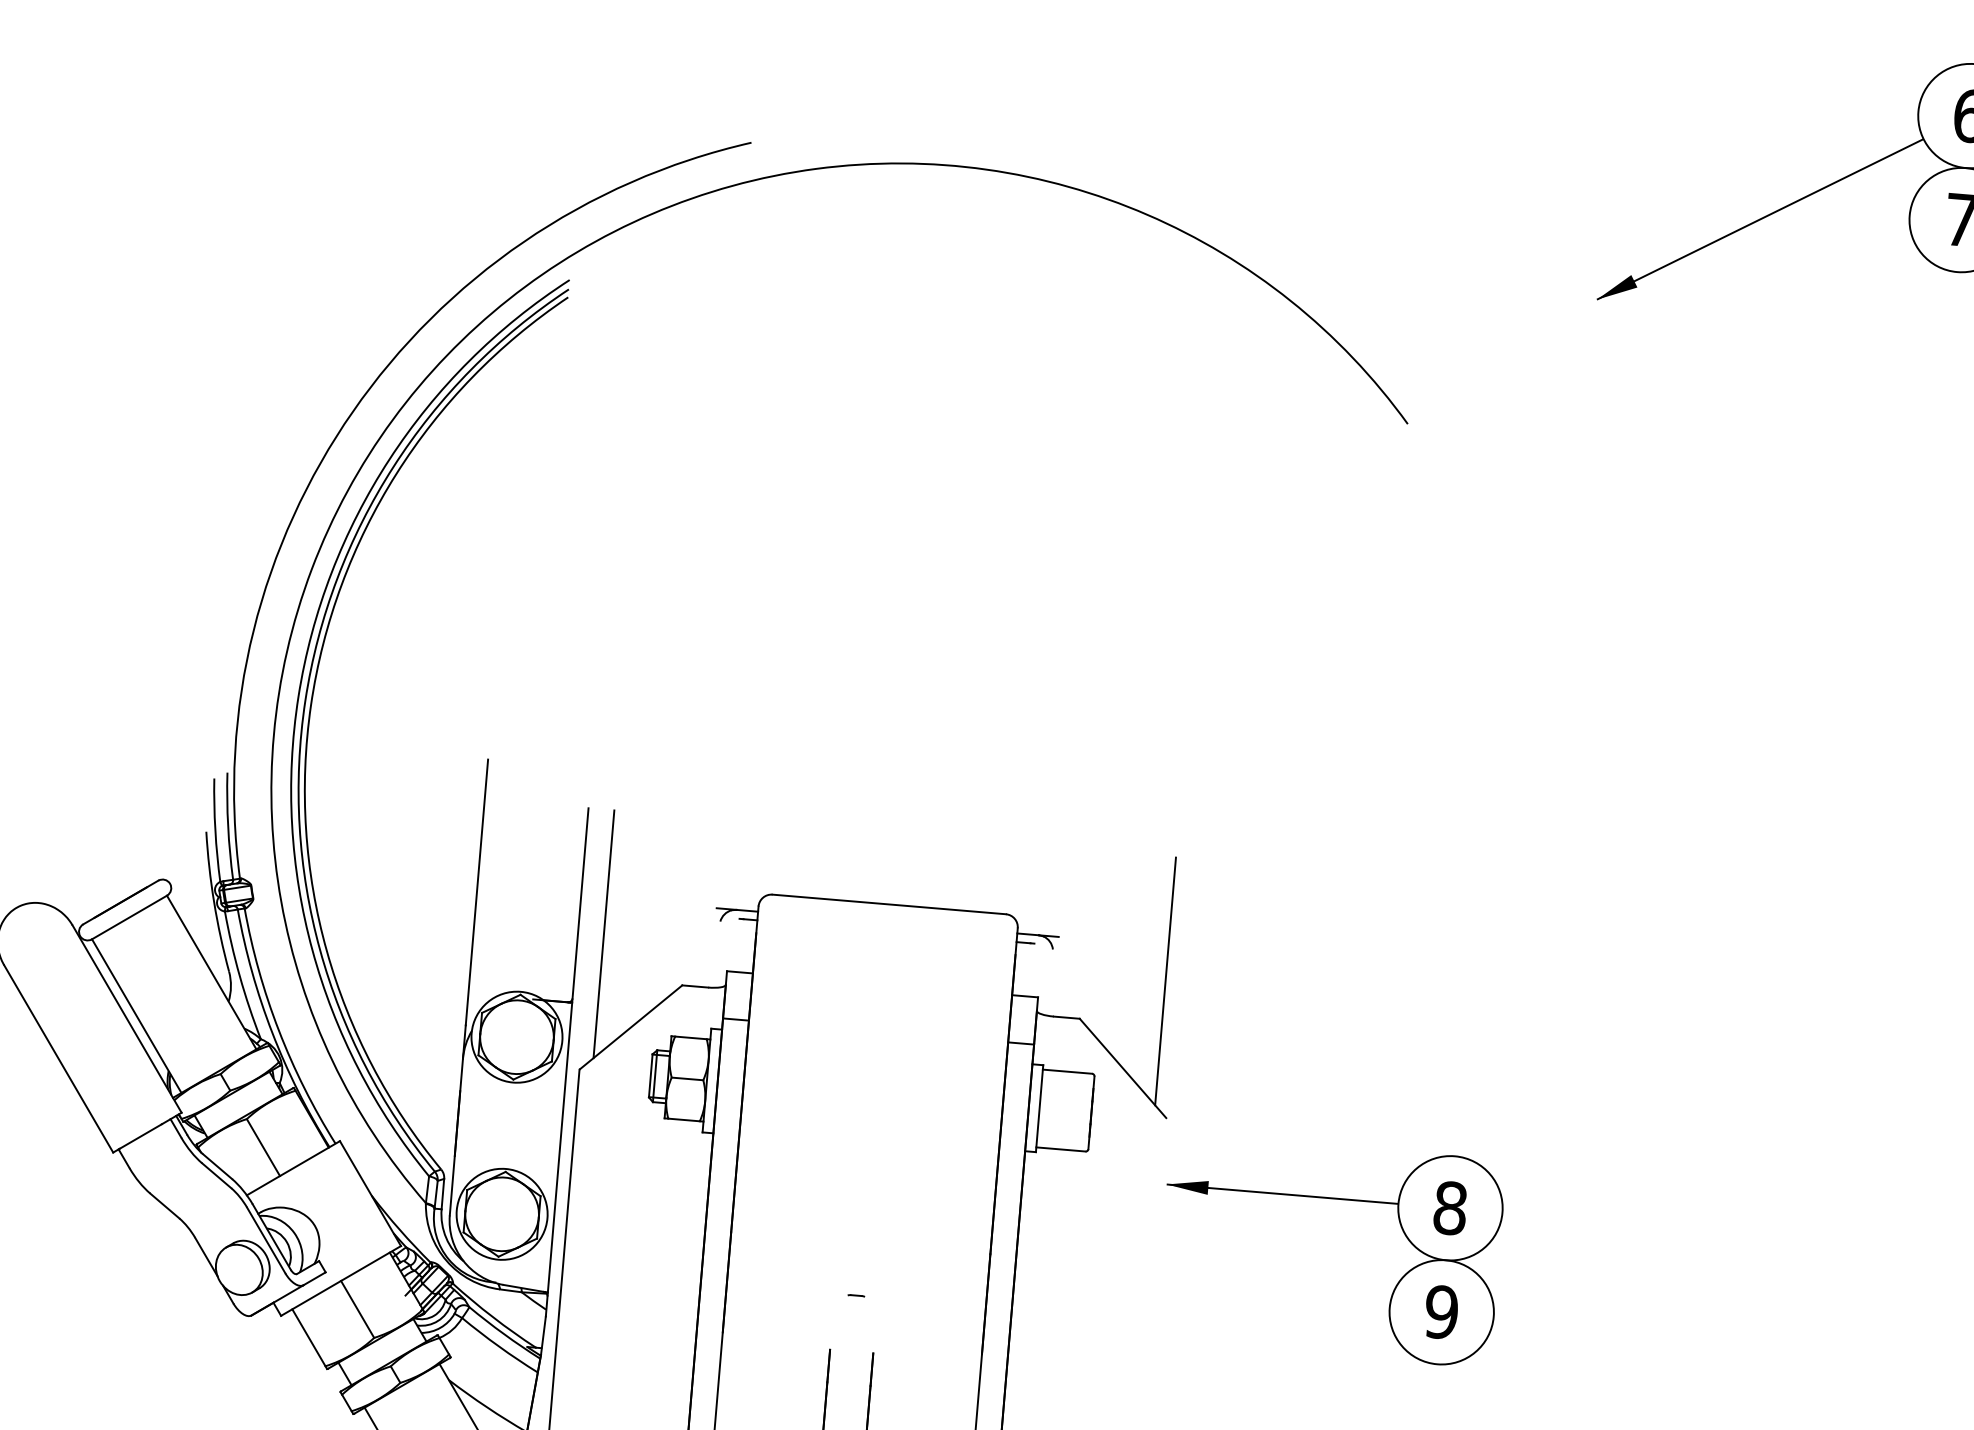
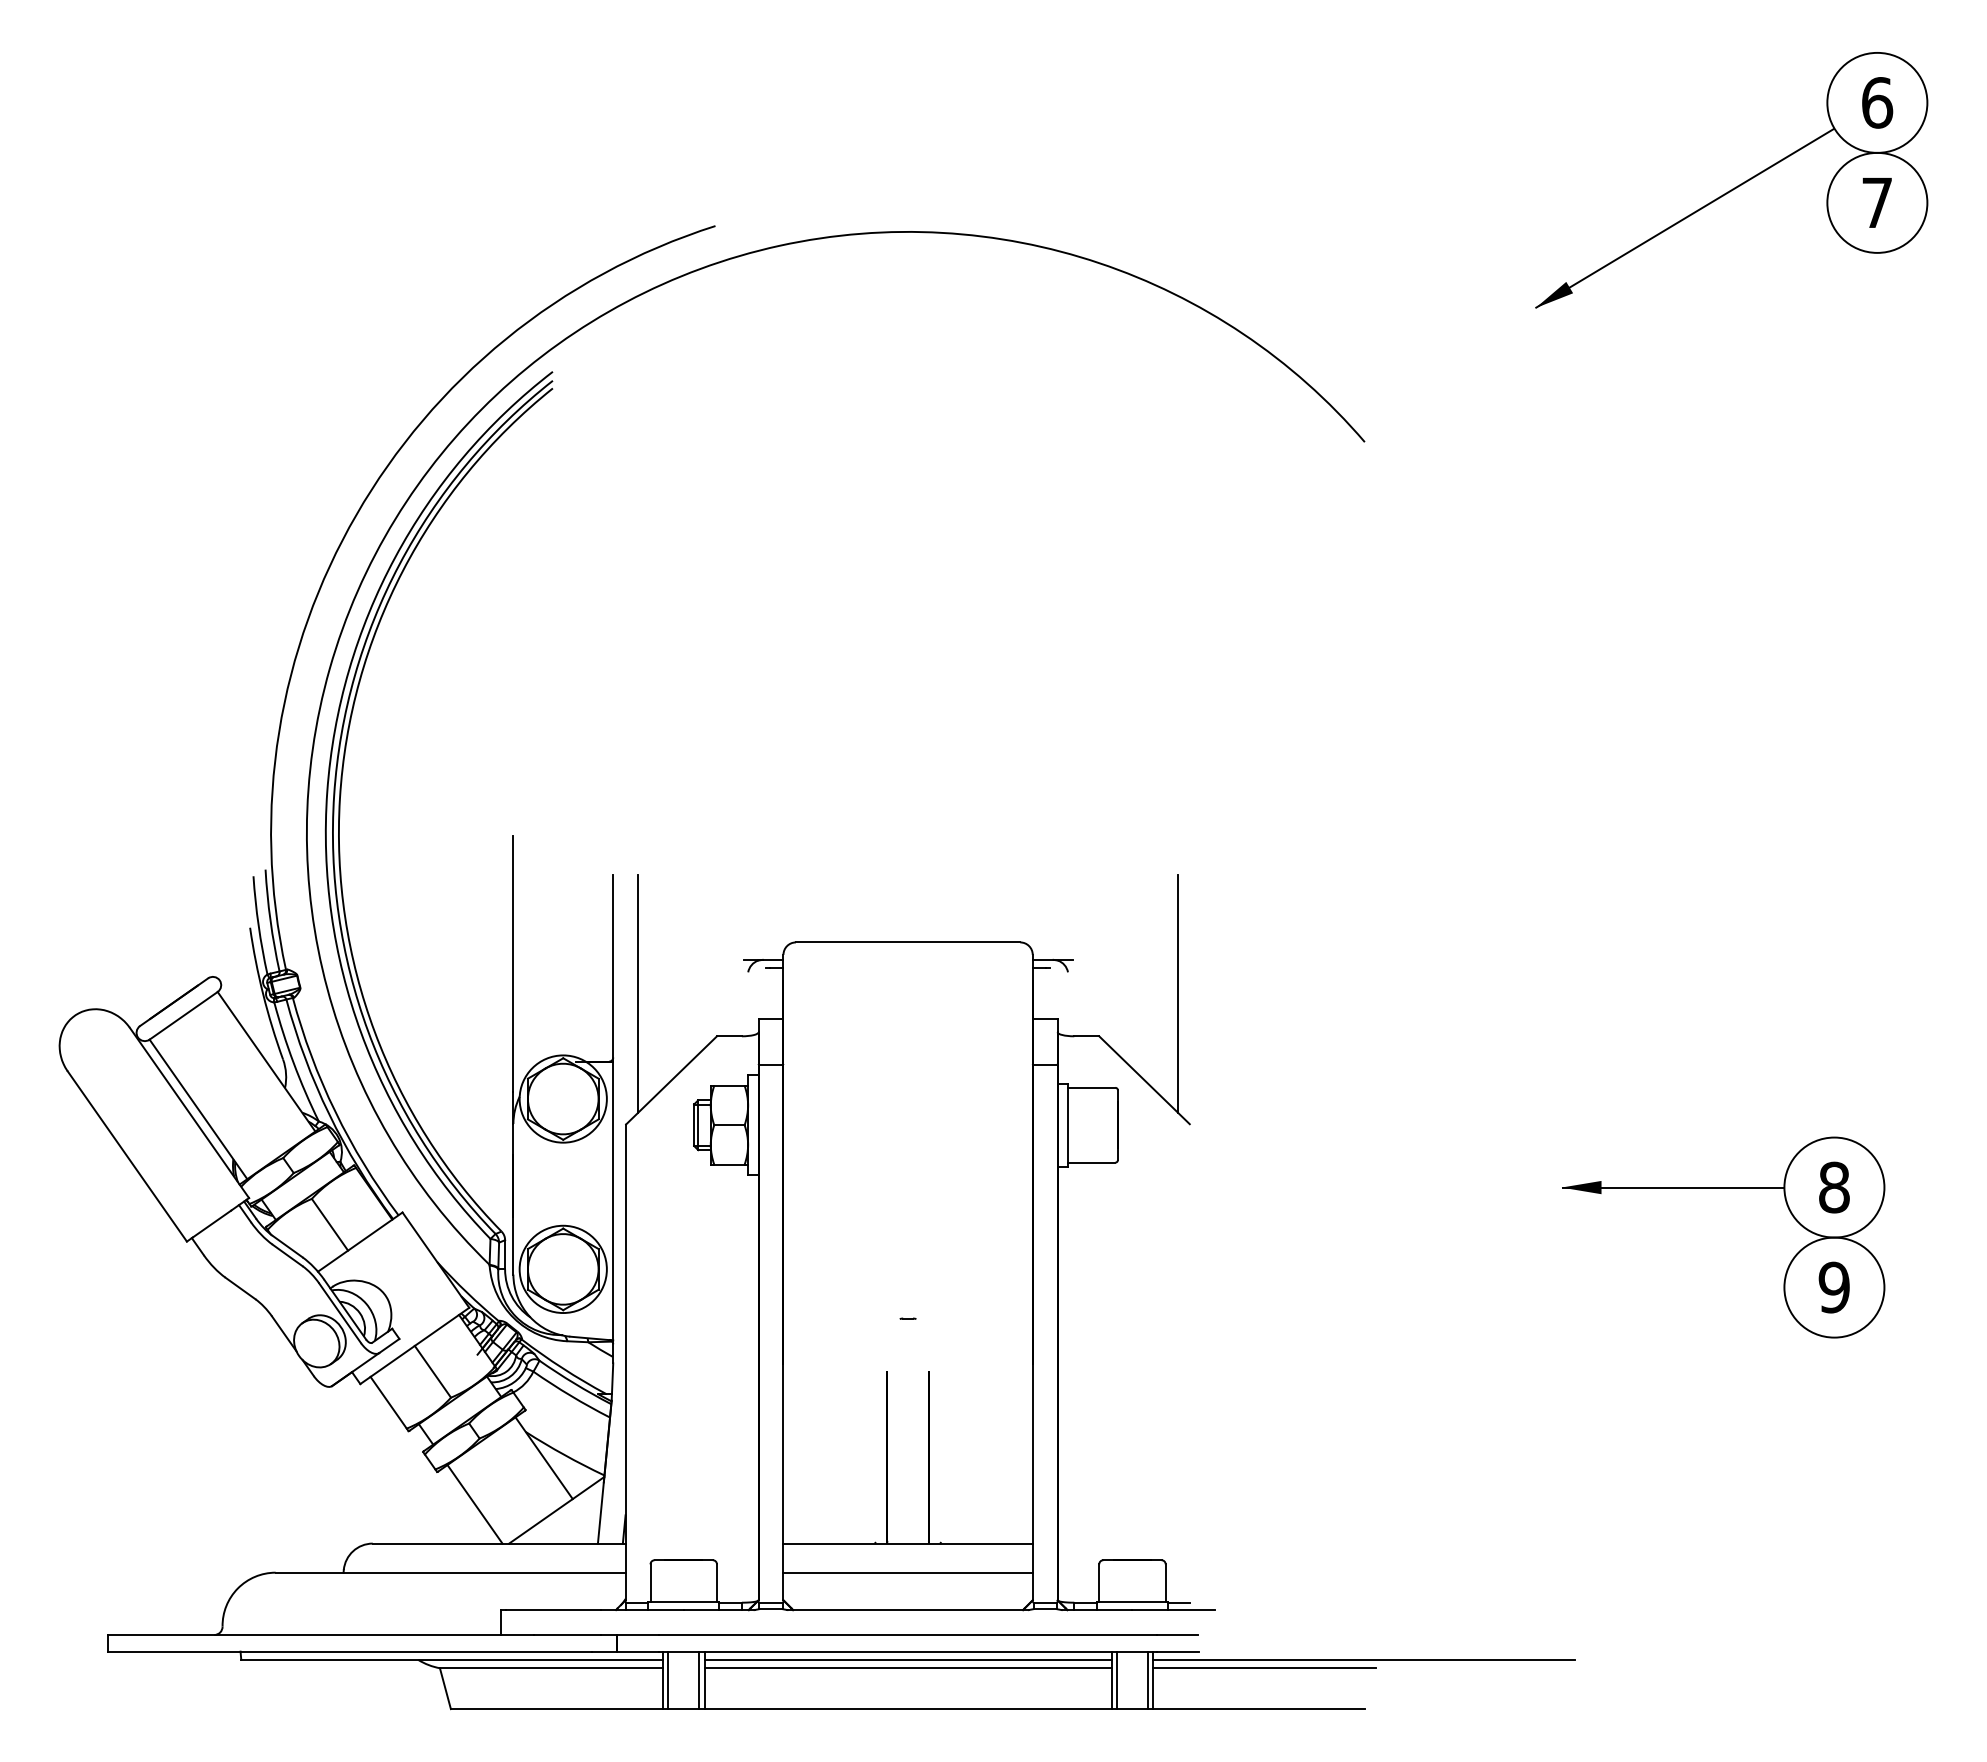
part: (1335, 1199) -> (1723, 1188), moved

